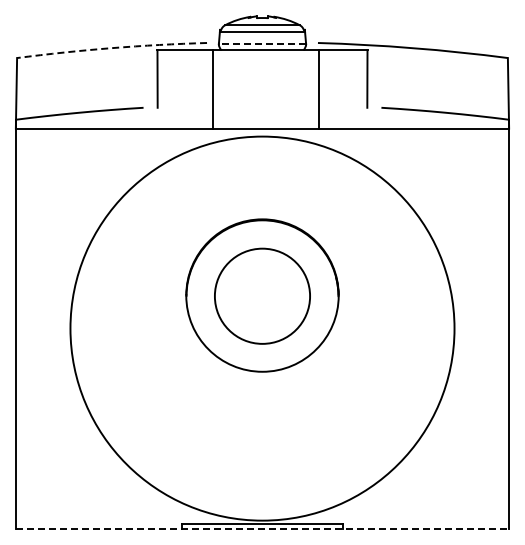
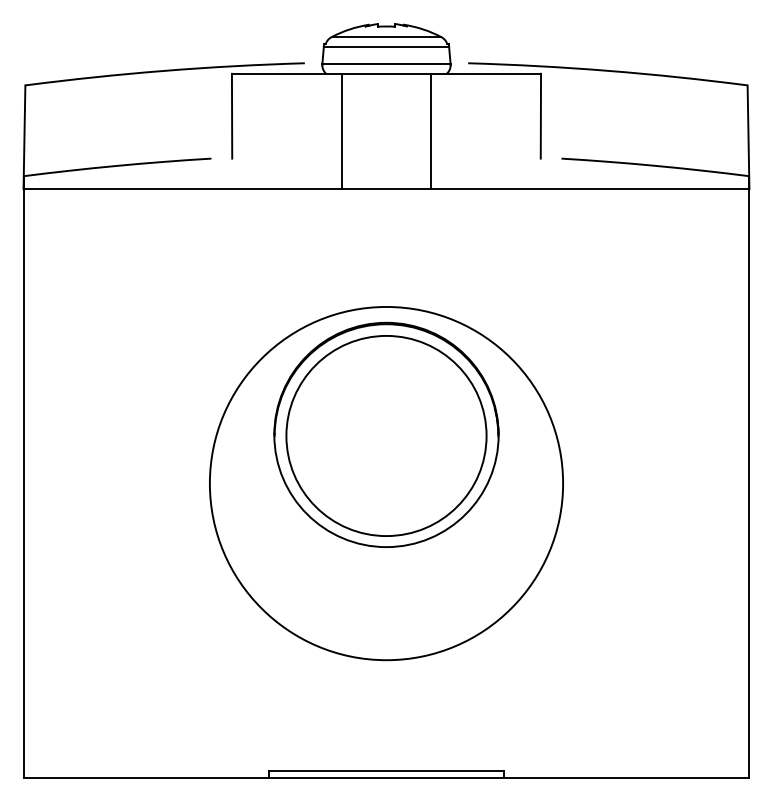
line: (262, 43) -> (386, 64), dashed -> solid
arc: (111, 48) -> (164, 71), dashed -> solid
line: (213, 89) -> (342, 131), moved
line: (318, 89) -> (430, 131), moved
circle: (262, 296) -> (386, 436), size x1.43
circle: (262, 328) -> (386, 483), size x0.62
line: (262, 528) -> (386, 777), dashed -> solid

